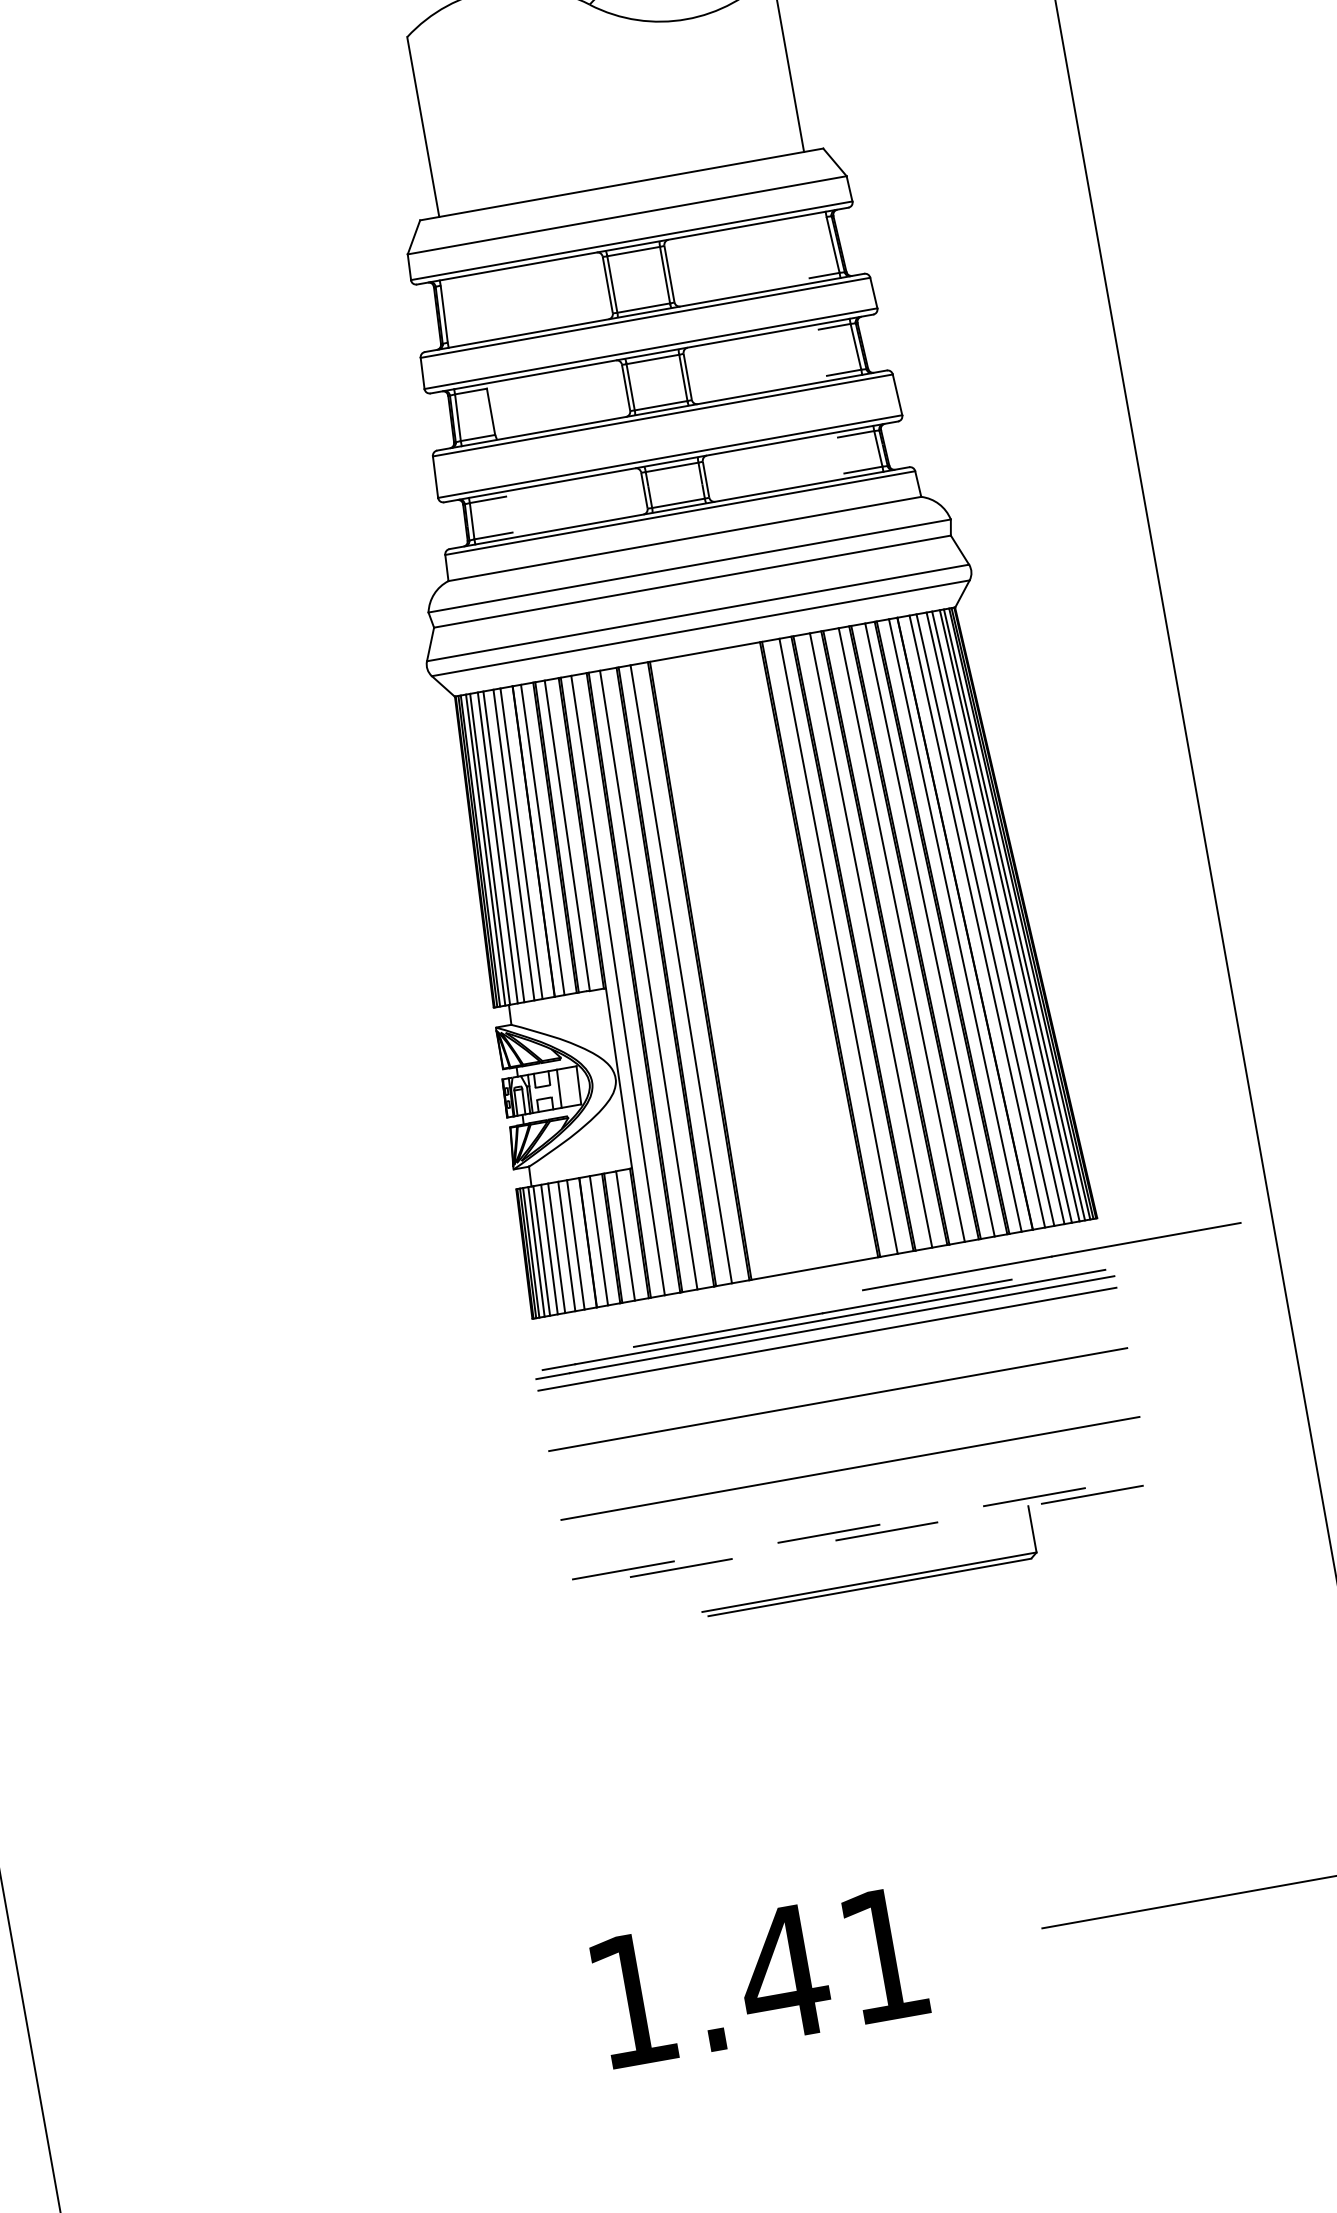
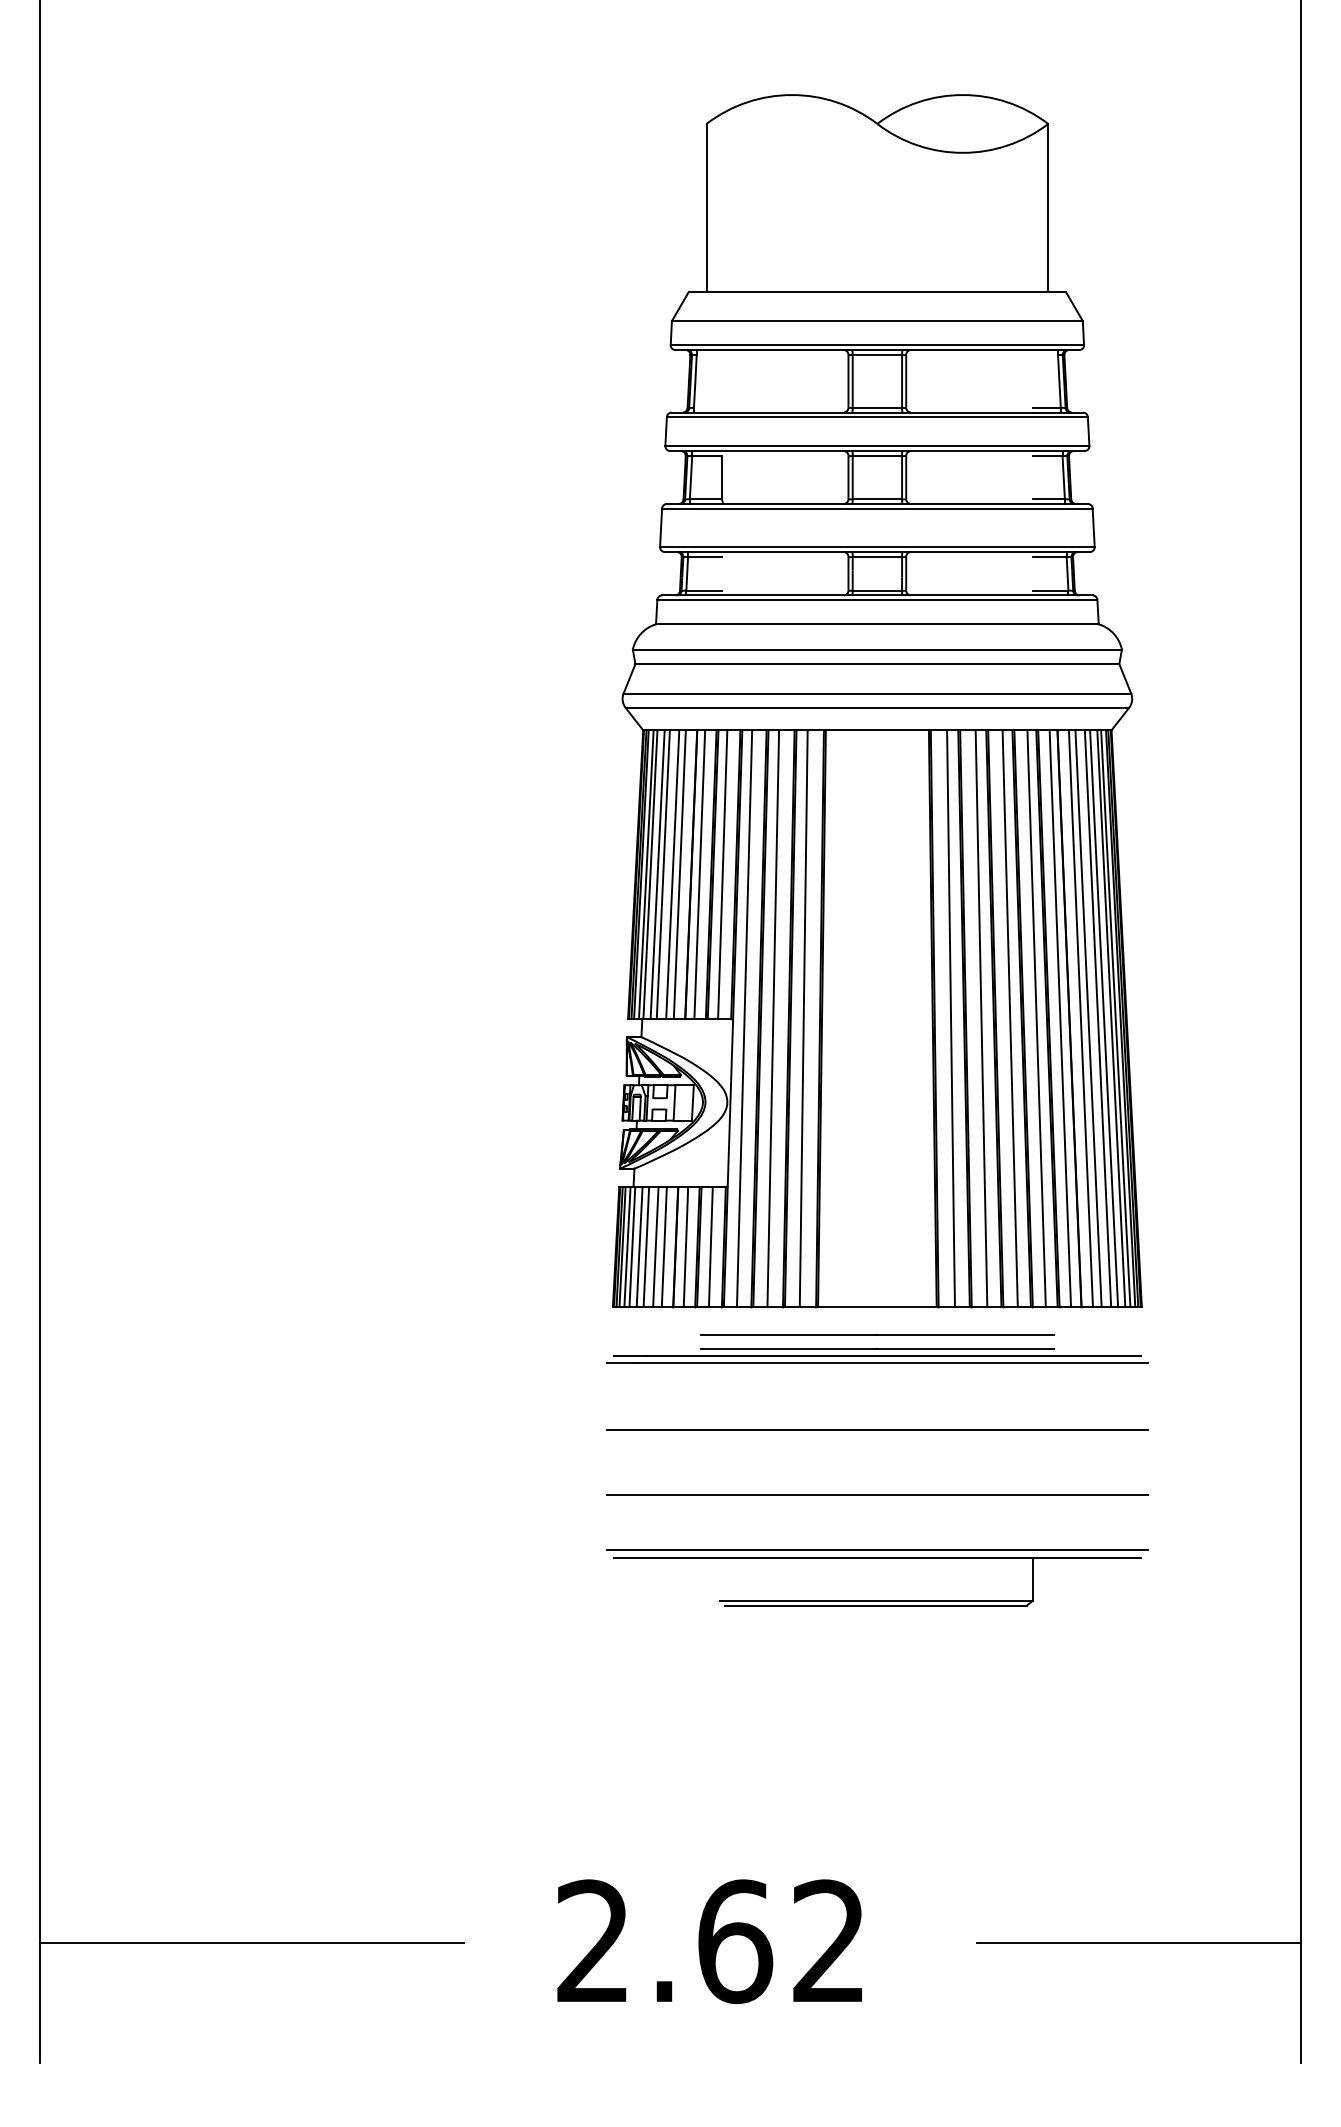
line: (1051, 1256) -> (877, 1334), moved
line: (827, 1339) -> (877, 1373), removed
line: (861, 1528) -> (877, 1550), dashed -> solid
line: (861, 1535) -> (876, 1557), dashed -> solid
text: (757, 1977) -> (710, 1941), 1.41 -> 2.62
line: (267, 2065) -> (251, 1942), added

